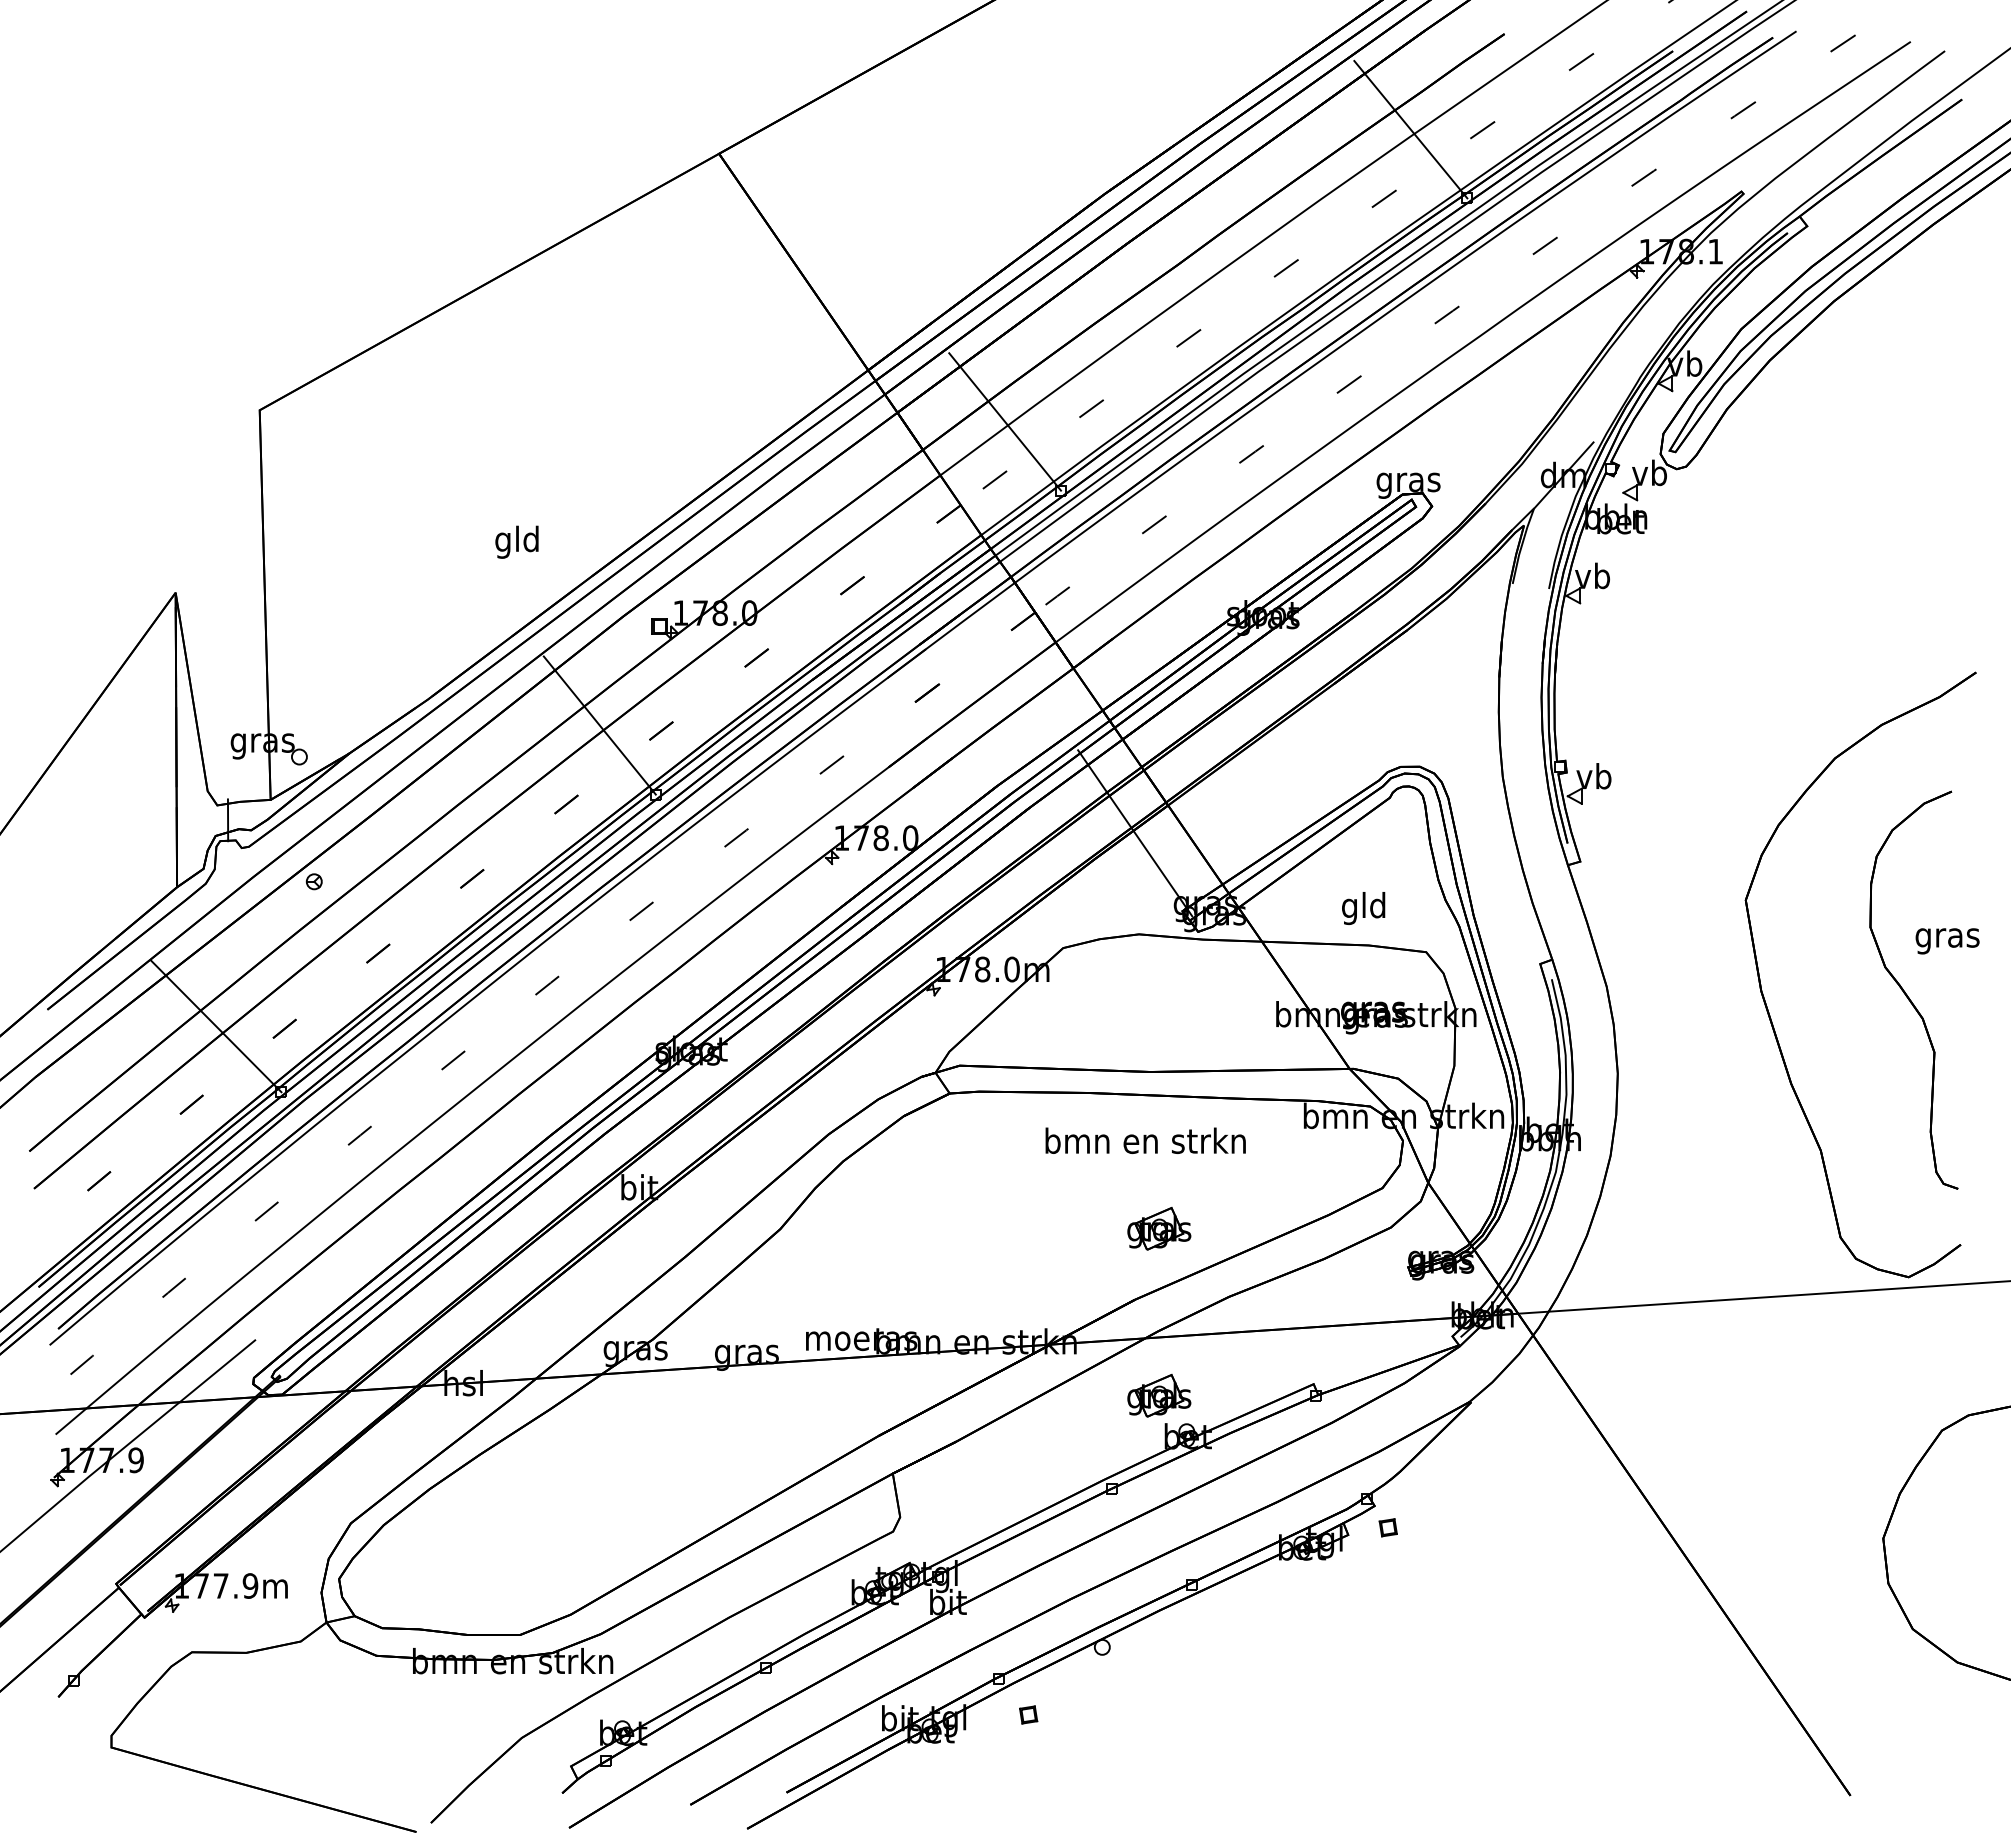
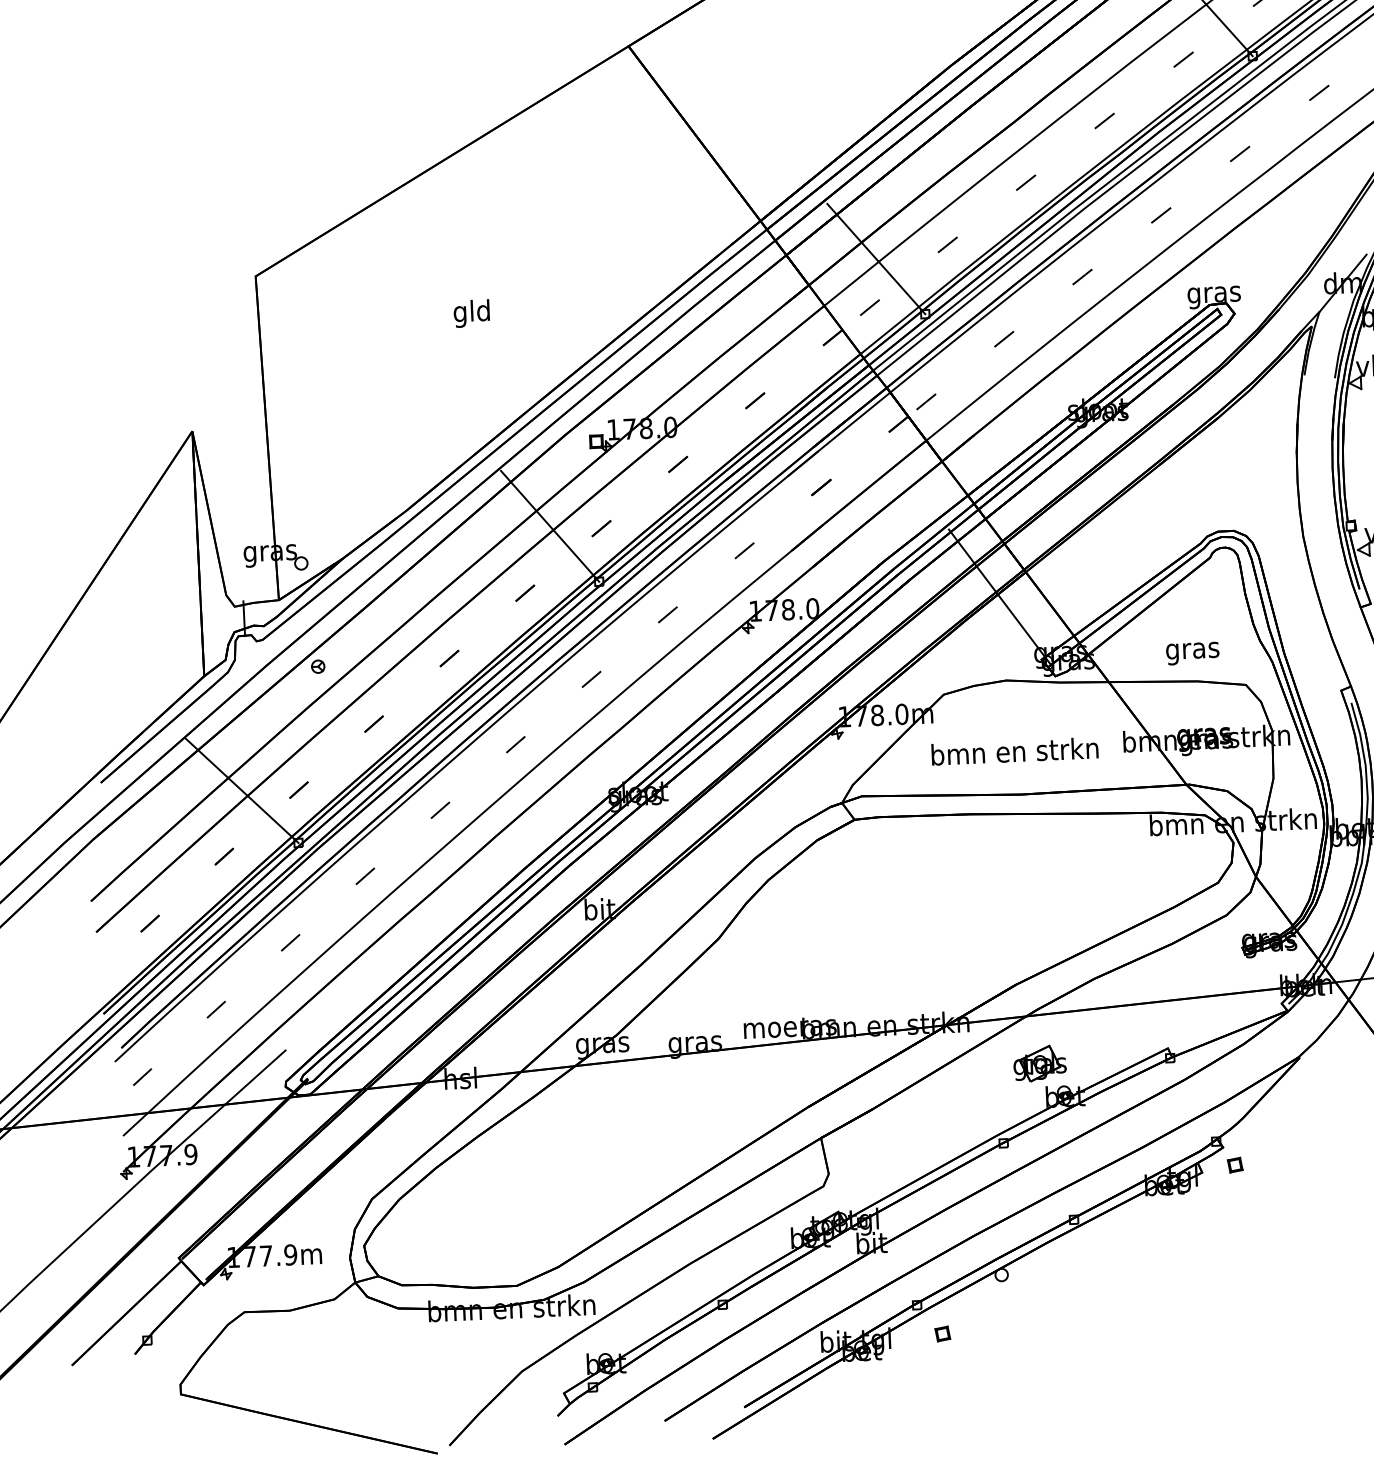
text: (516, 541) -> (471, 313), moved
text: (1364, 908) -> (1192, 650), gld -> gras
text: (1145, 1140) -> (1014, 751), moved
part: (1159, 1228) -> (1034, 924), removed

